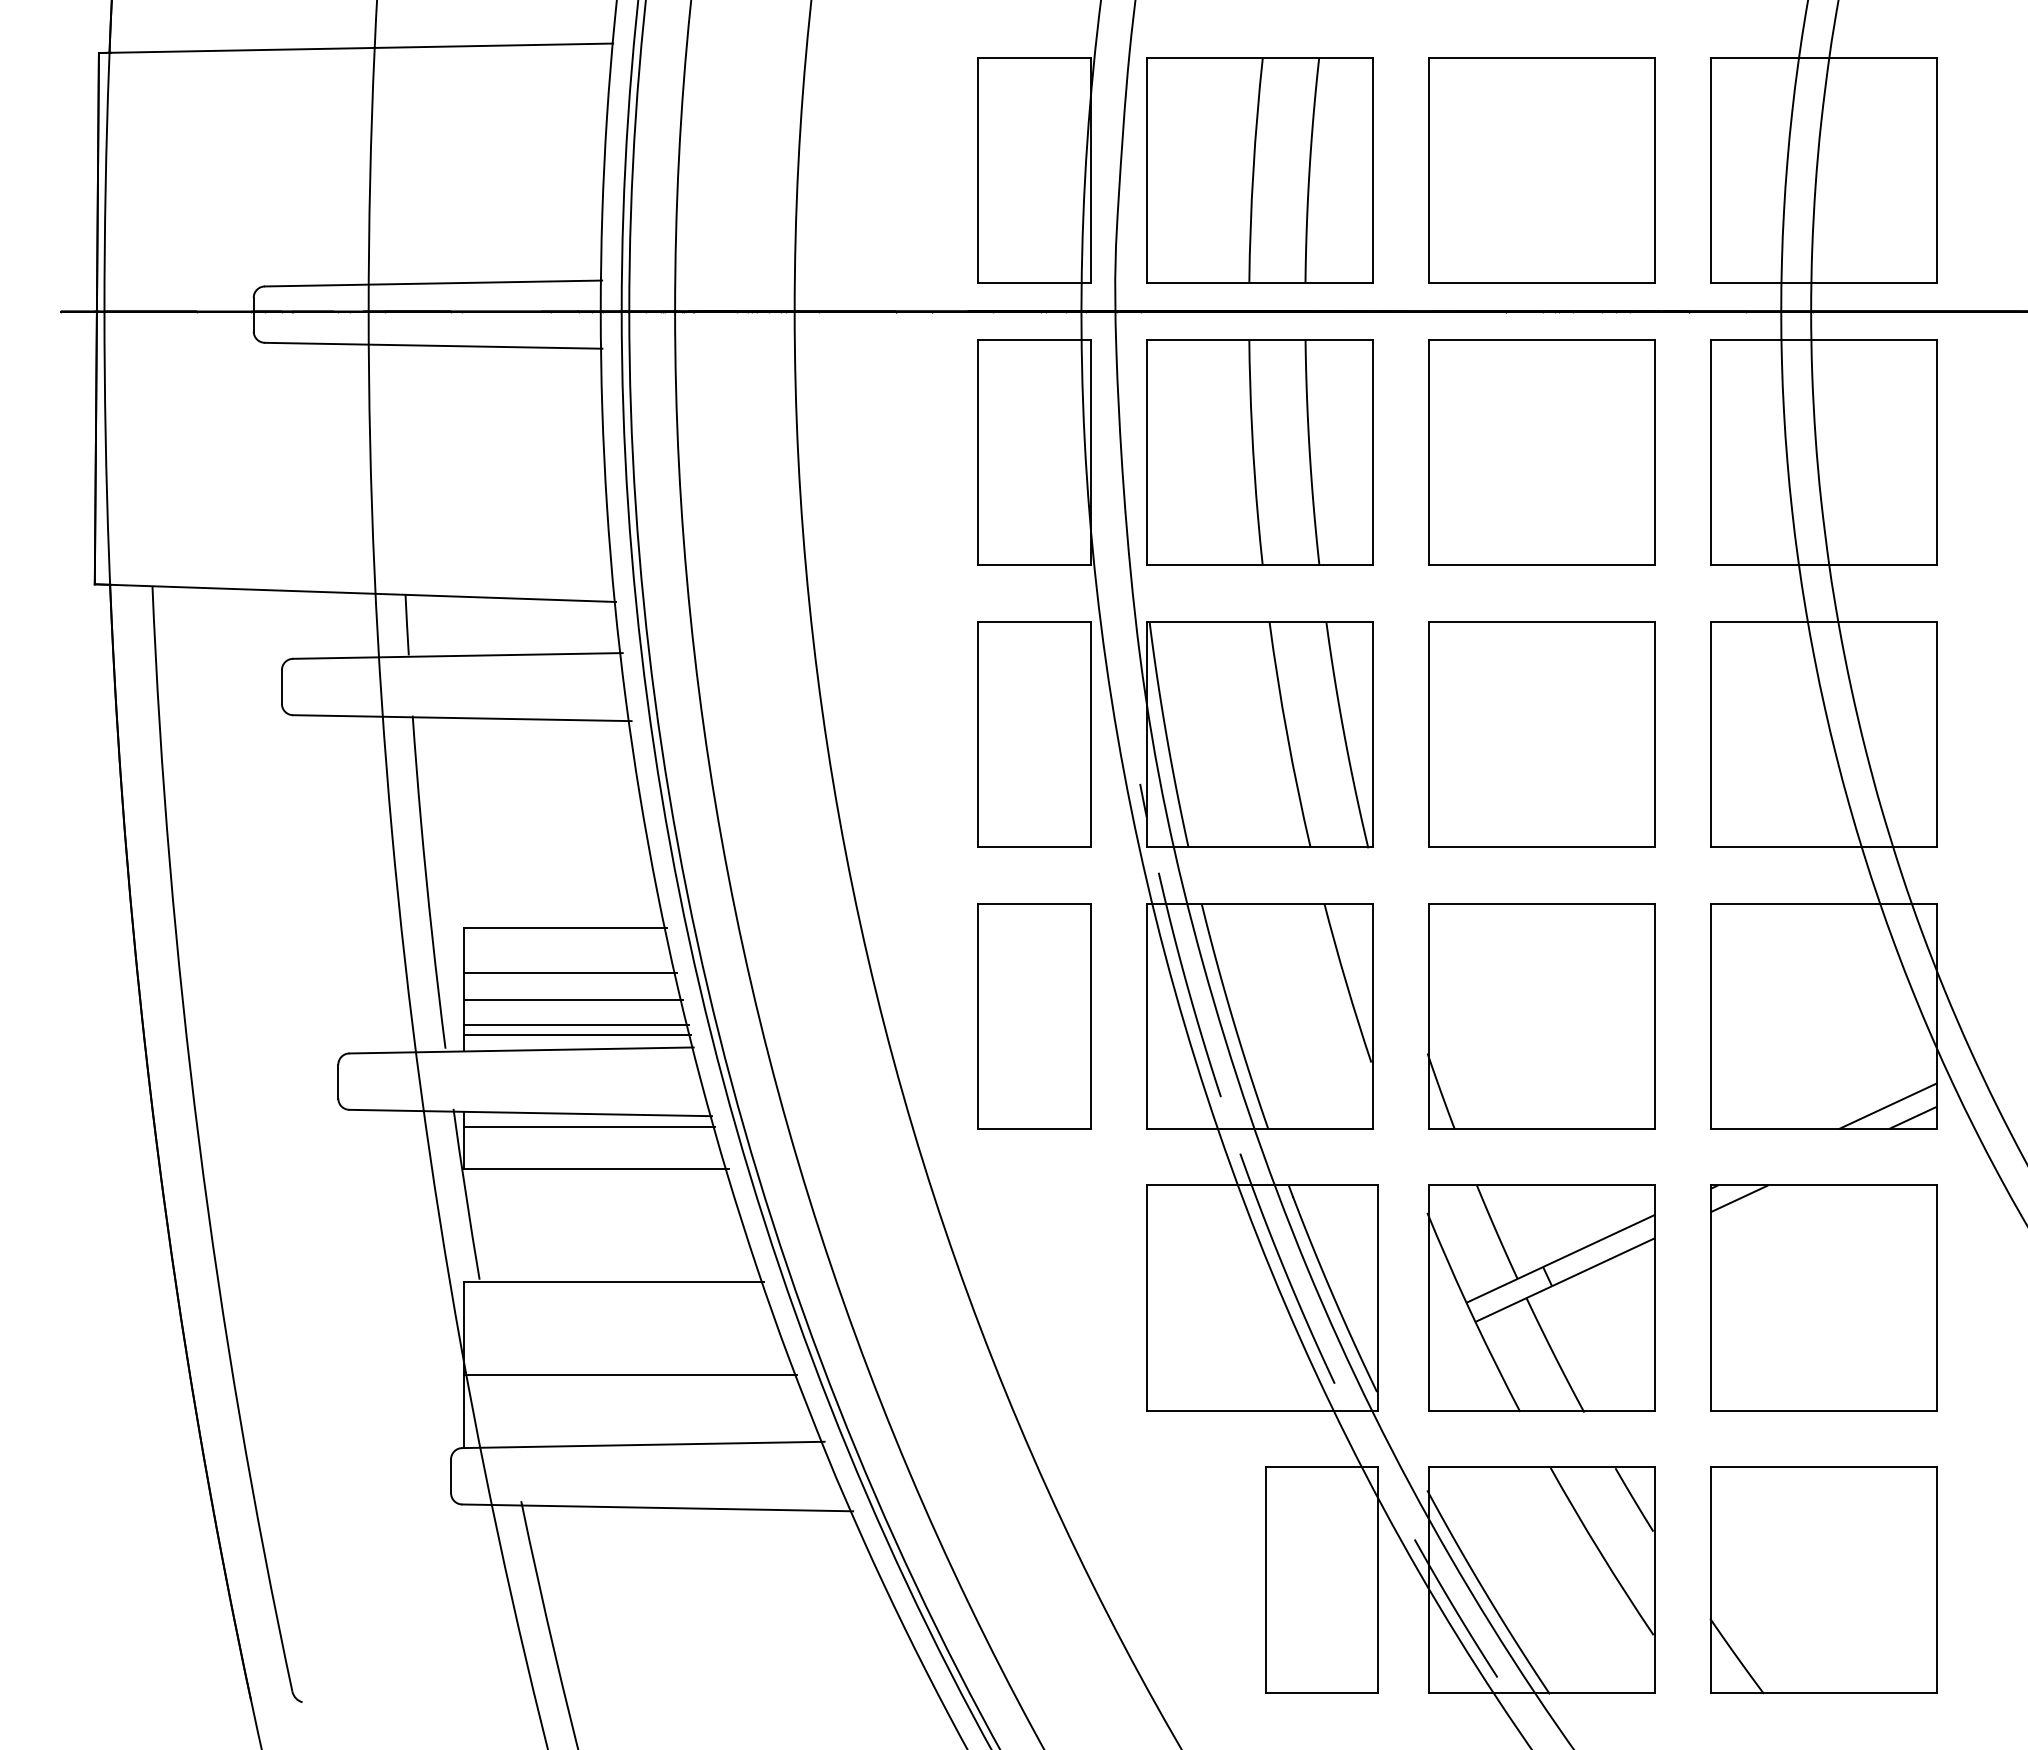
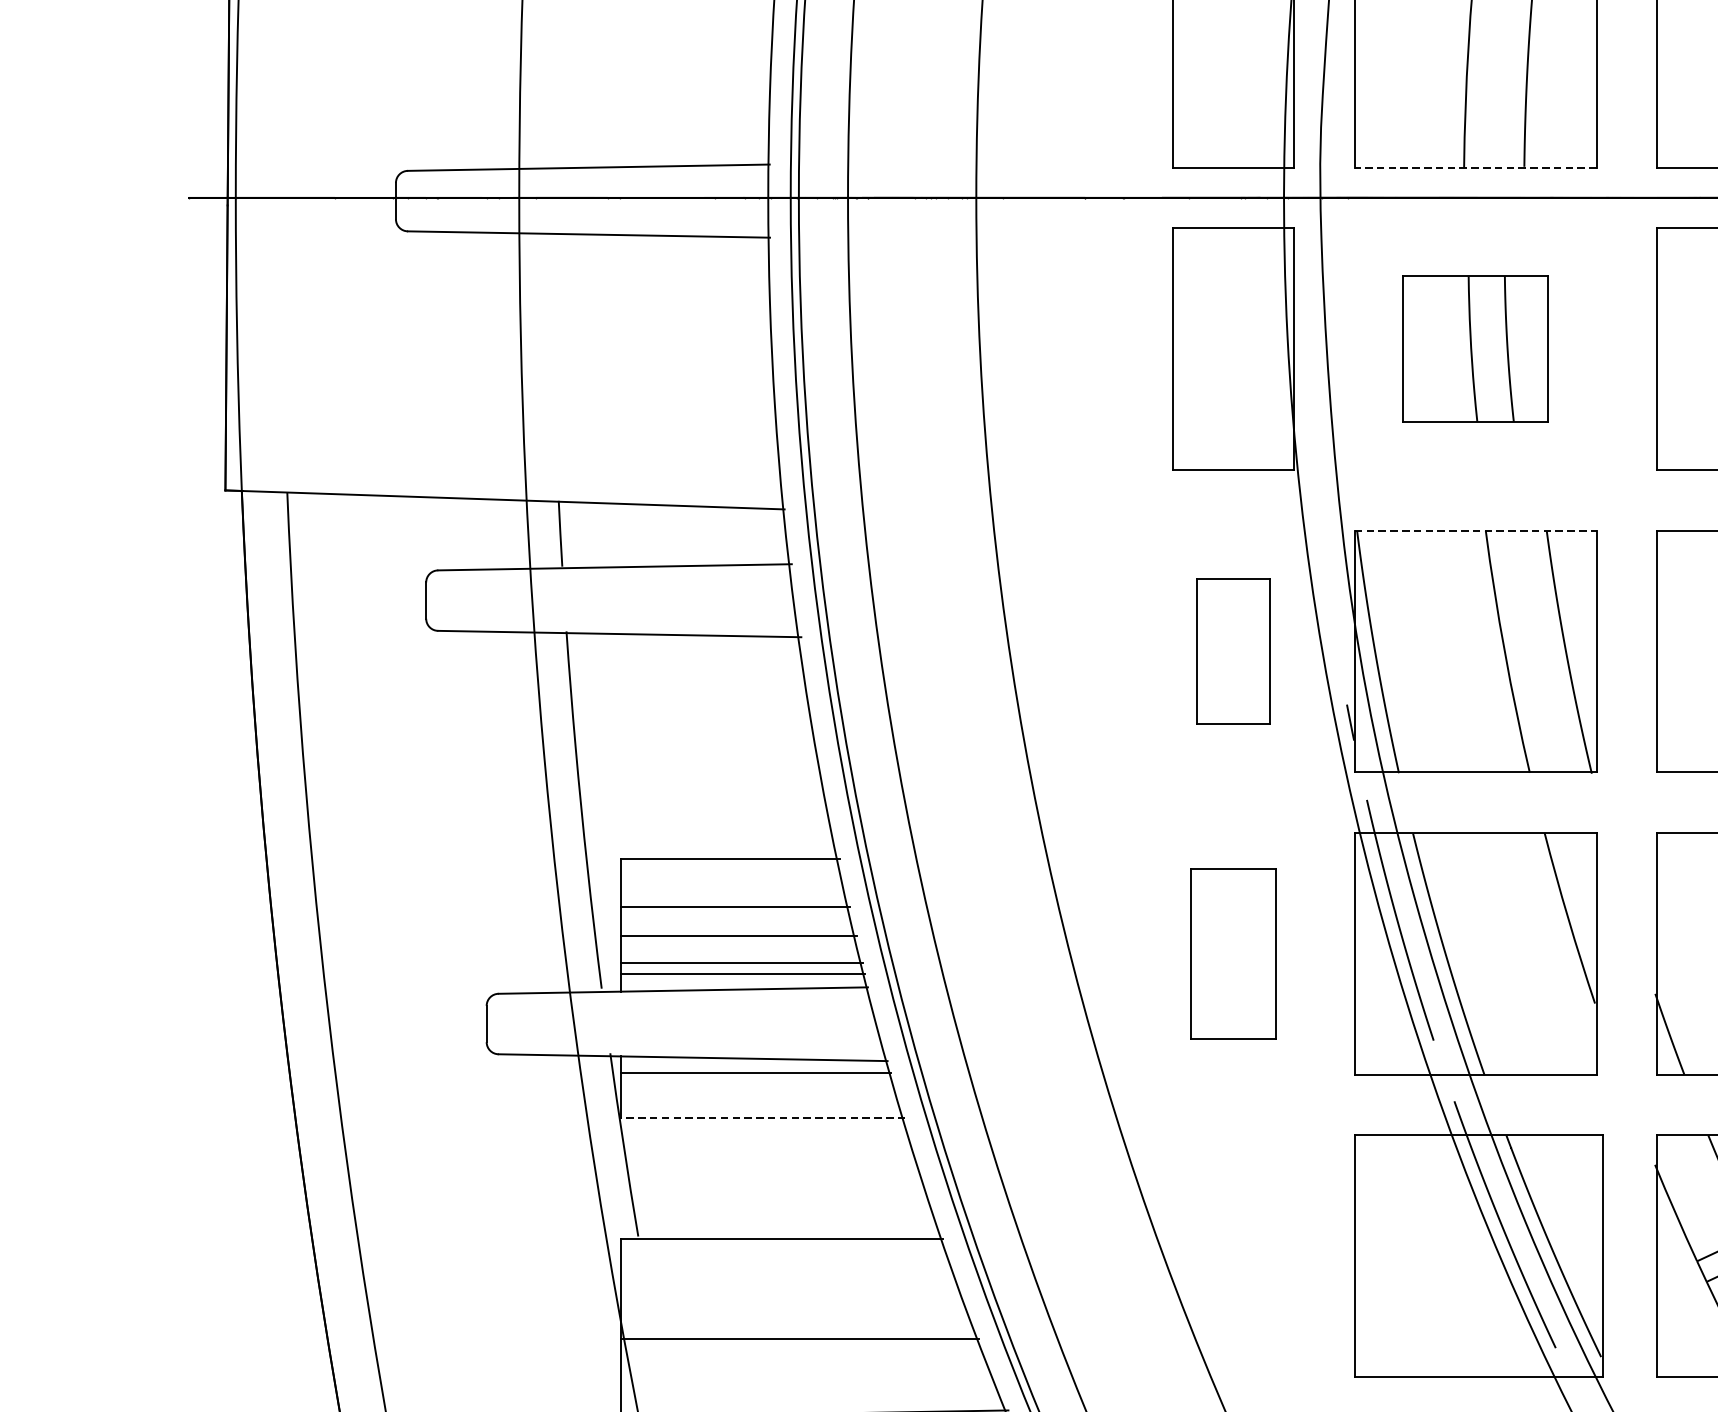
line: (1260, 283) -> (1476, 167), solid -> dashed
part: (1259, 452) -> (1475, 349), size x0.6
line: (1260, 621) -> (1476, 530), solid -> dashed
part: (1034, 734) -> (1233, 651), size x0.6
part: (1034, 1016) -> (1233, 954), size x0.7
line: (595, 1169) -> (762, 1118), solid -> dashed

